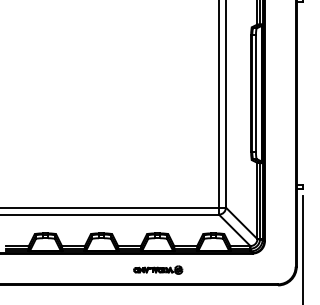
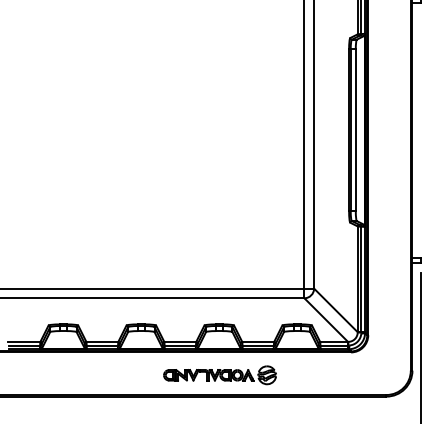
part: (157, 270) -> (219, 375), size x1.67

